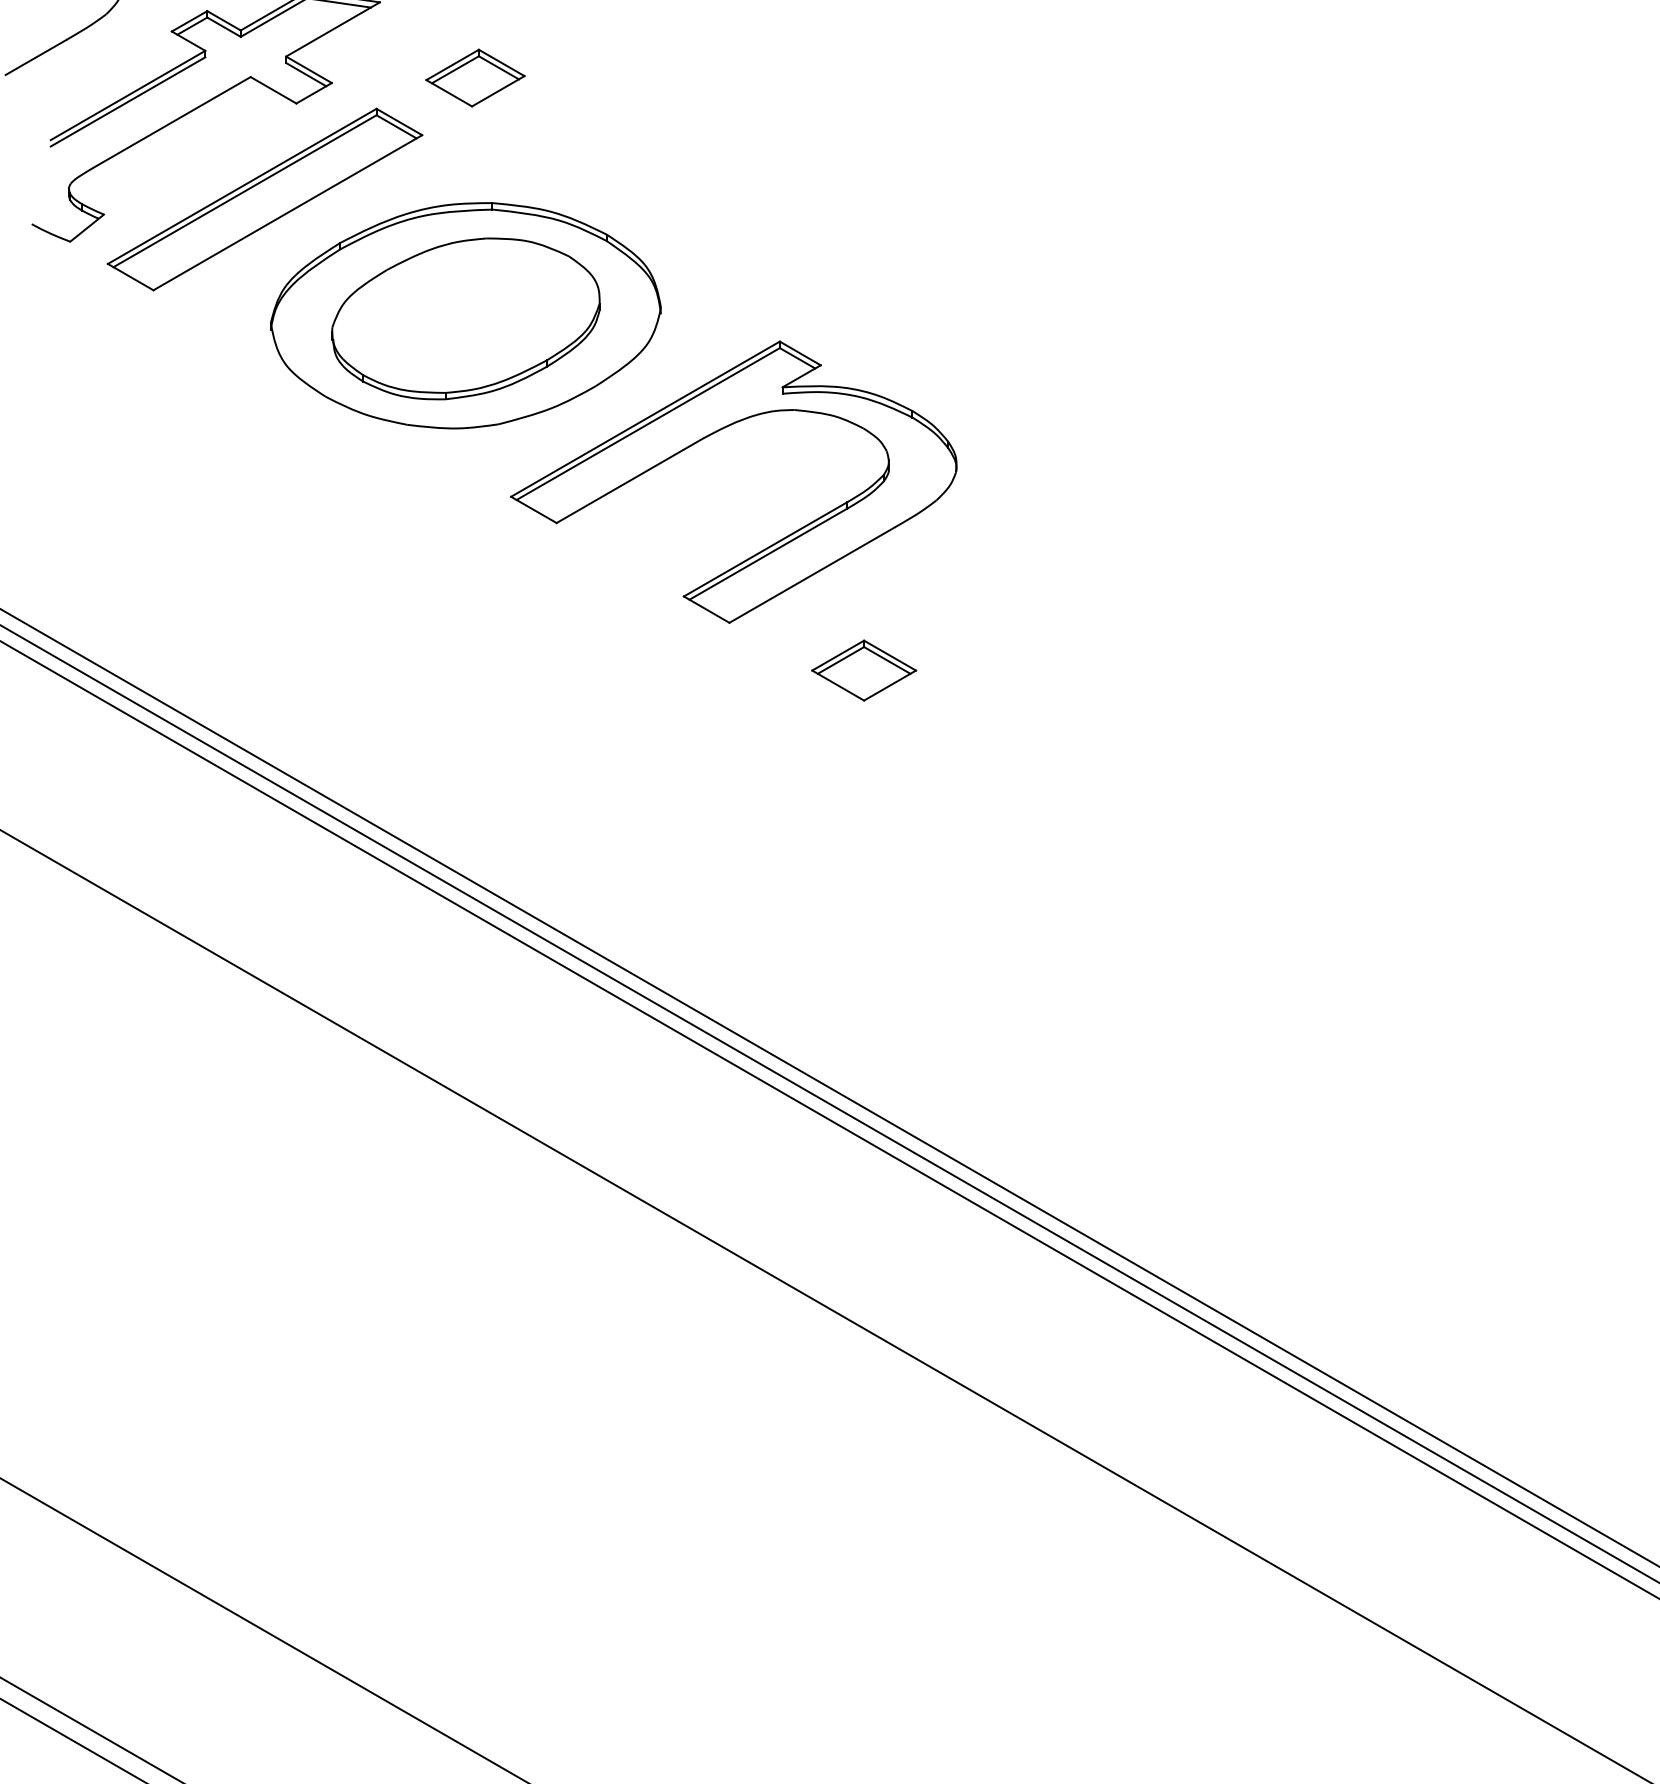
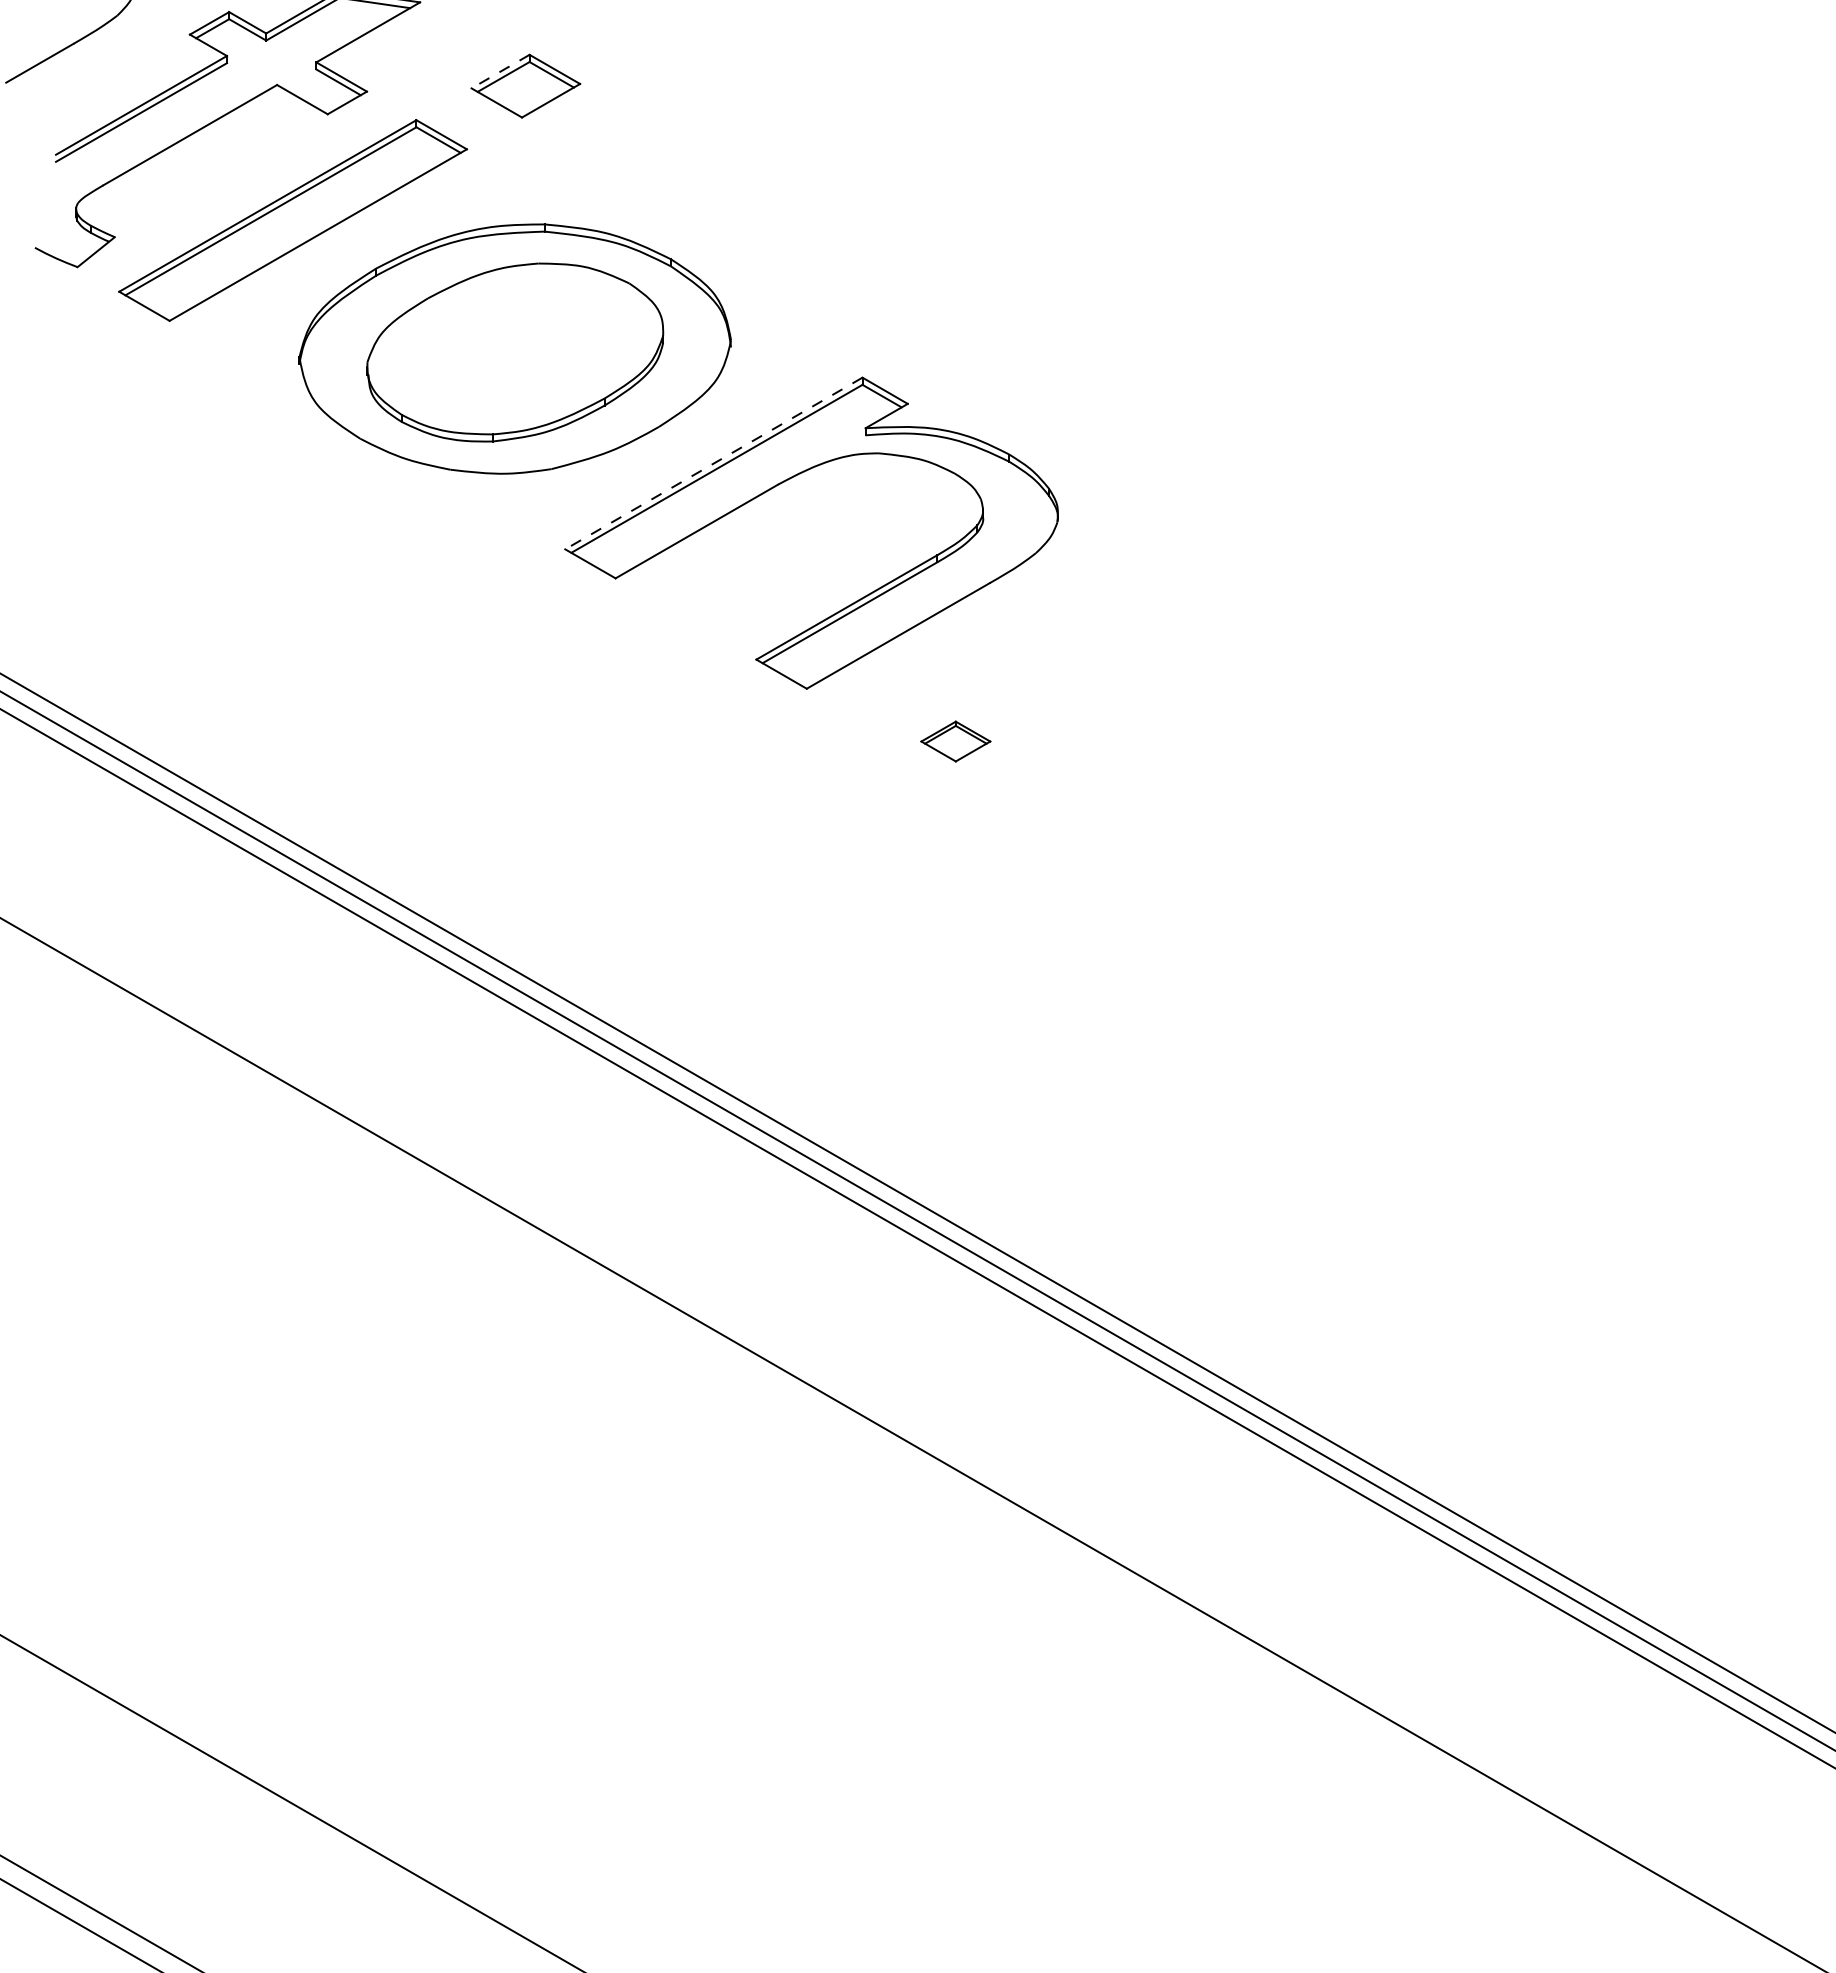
line: (452, 64) -> (500, 71), solid -> dashed
line: (645, 419) -> (713, 463), solid -> dashed
part: (863, 670) -> (955, 741), size x0.6

